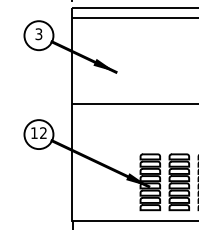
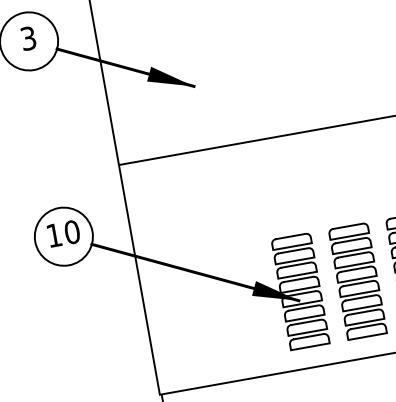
text: (43, 133) -> (72, 232), 12 -> 10

